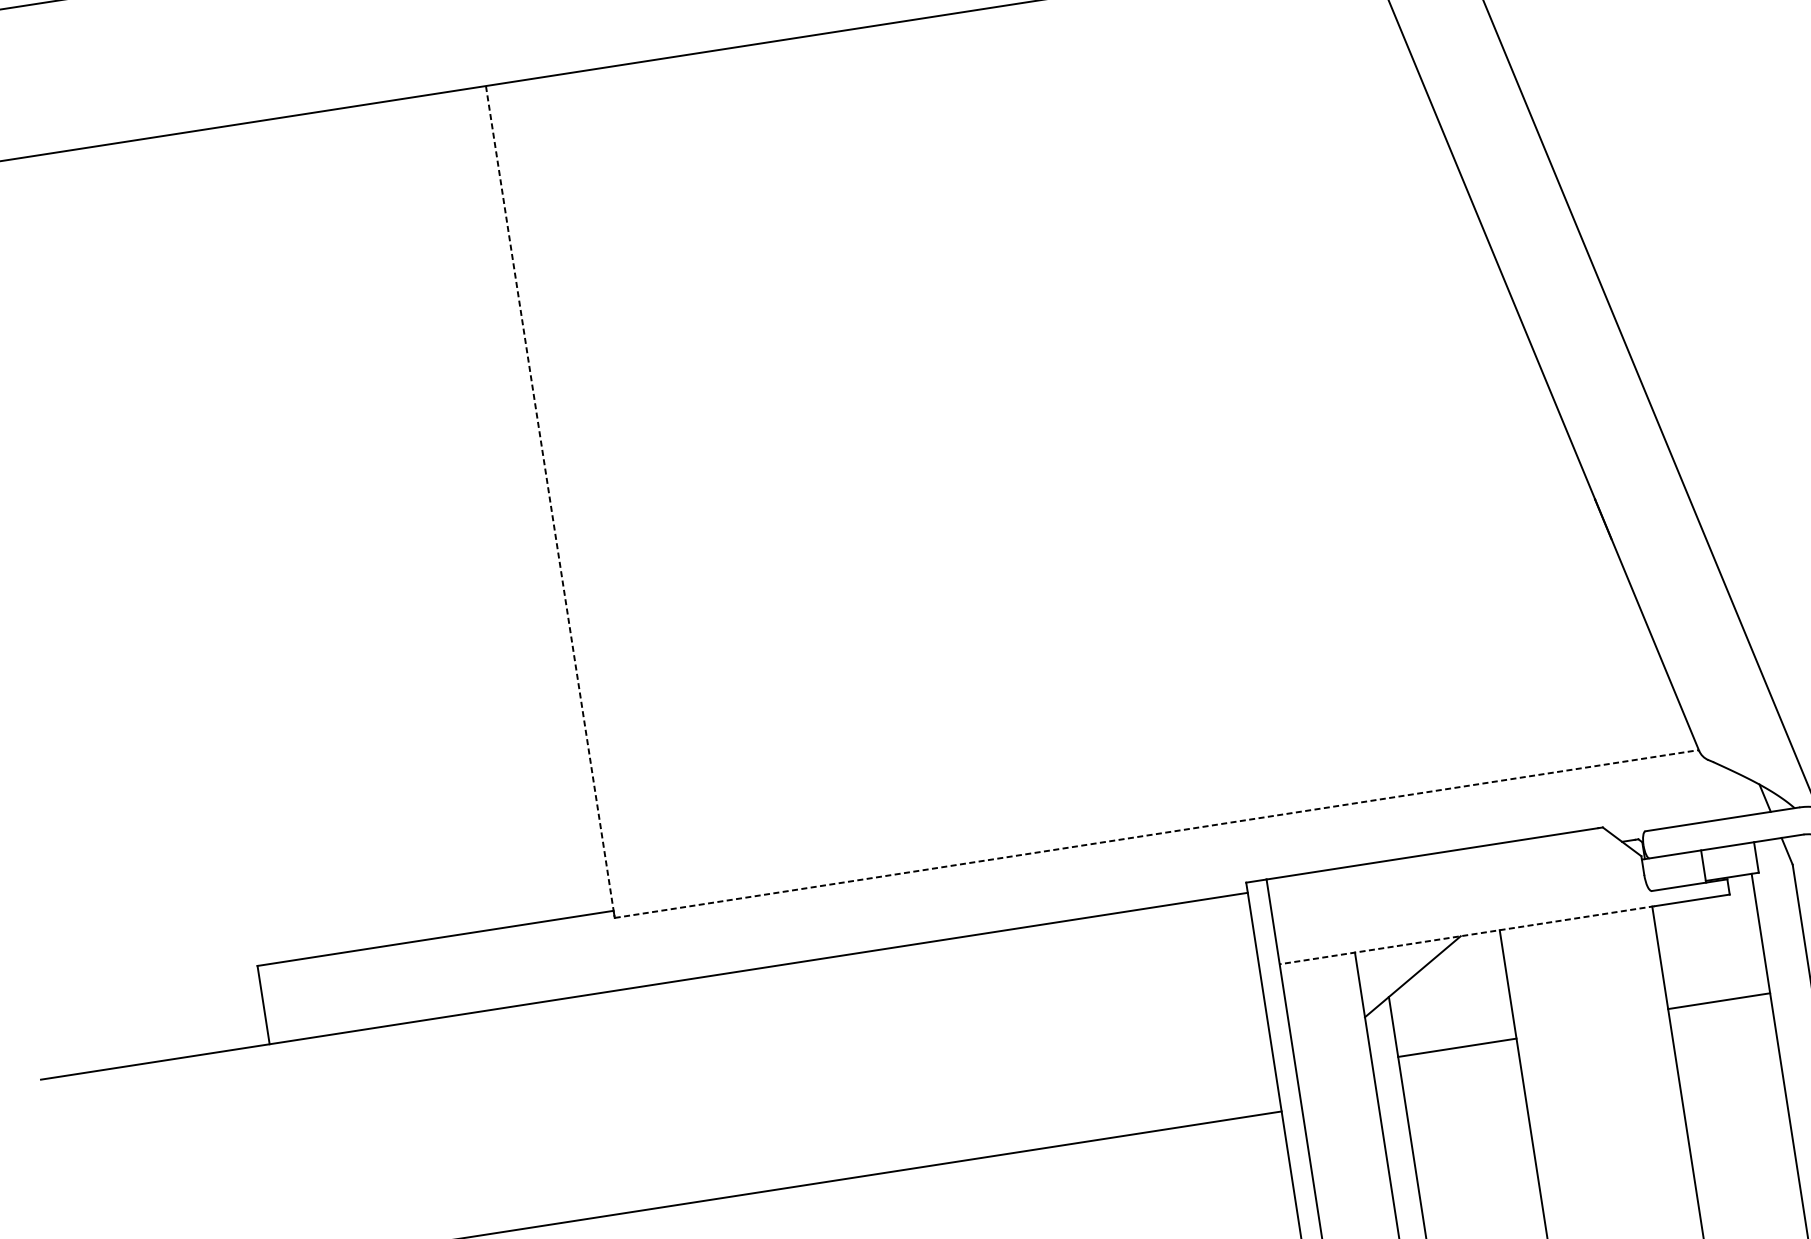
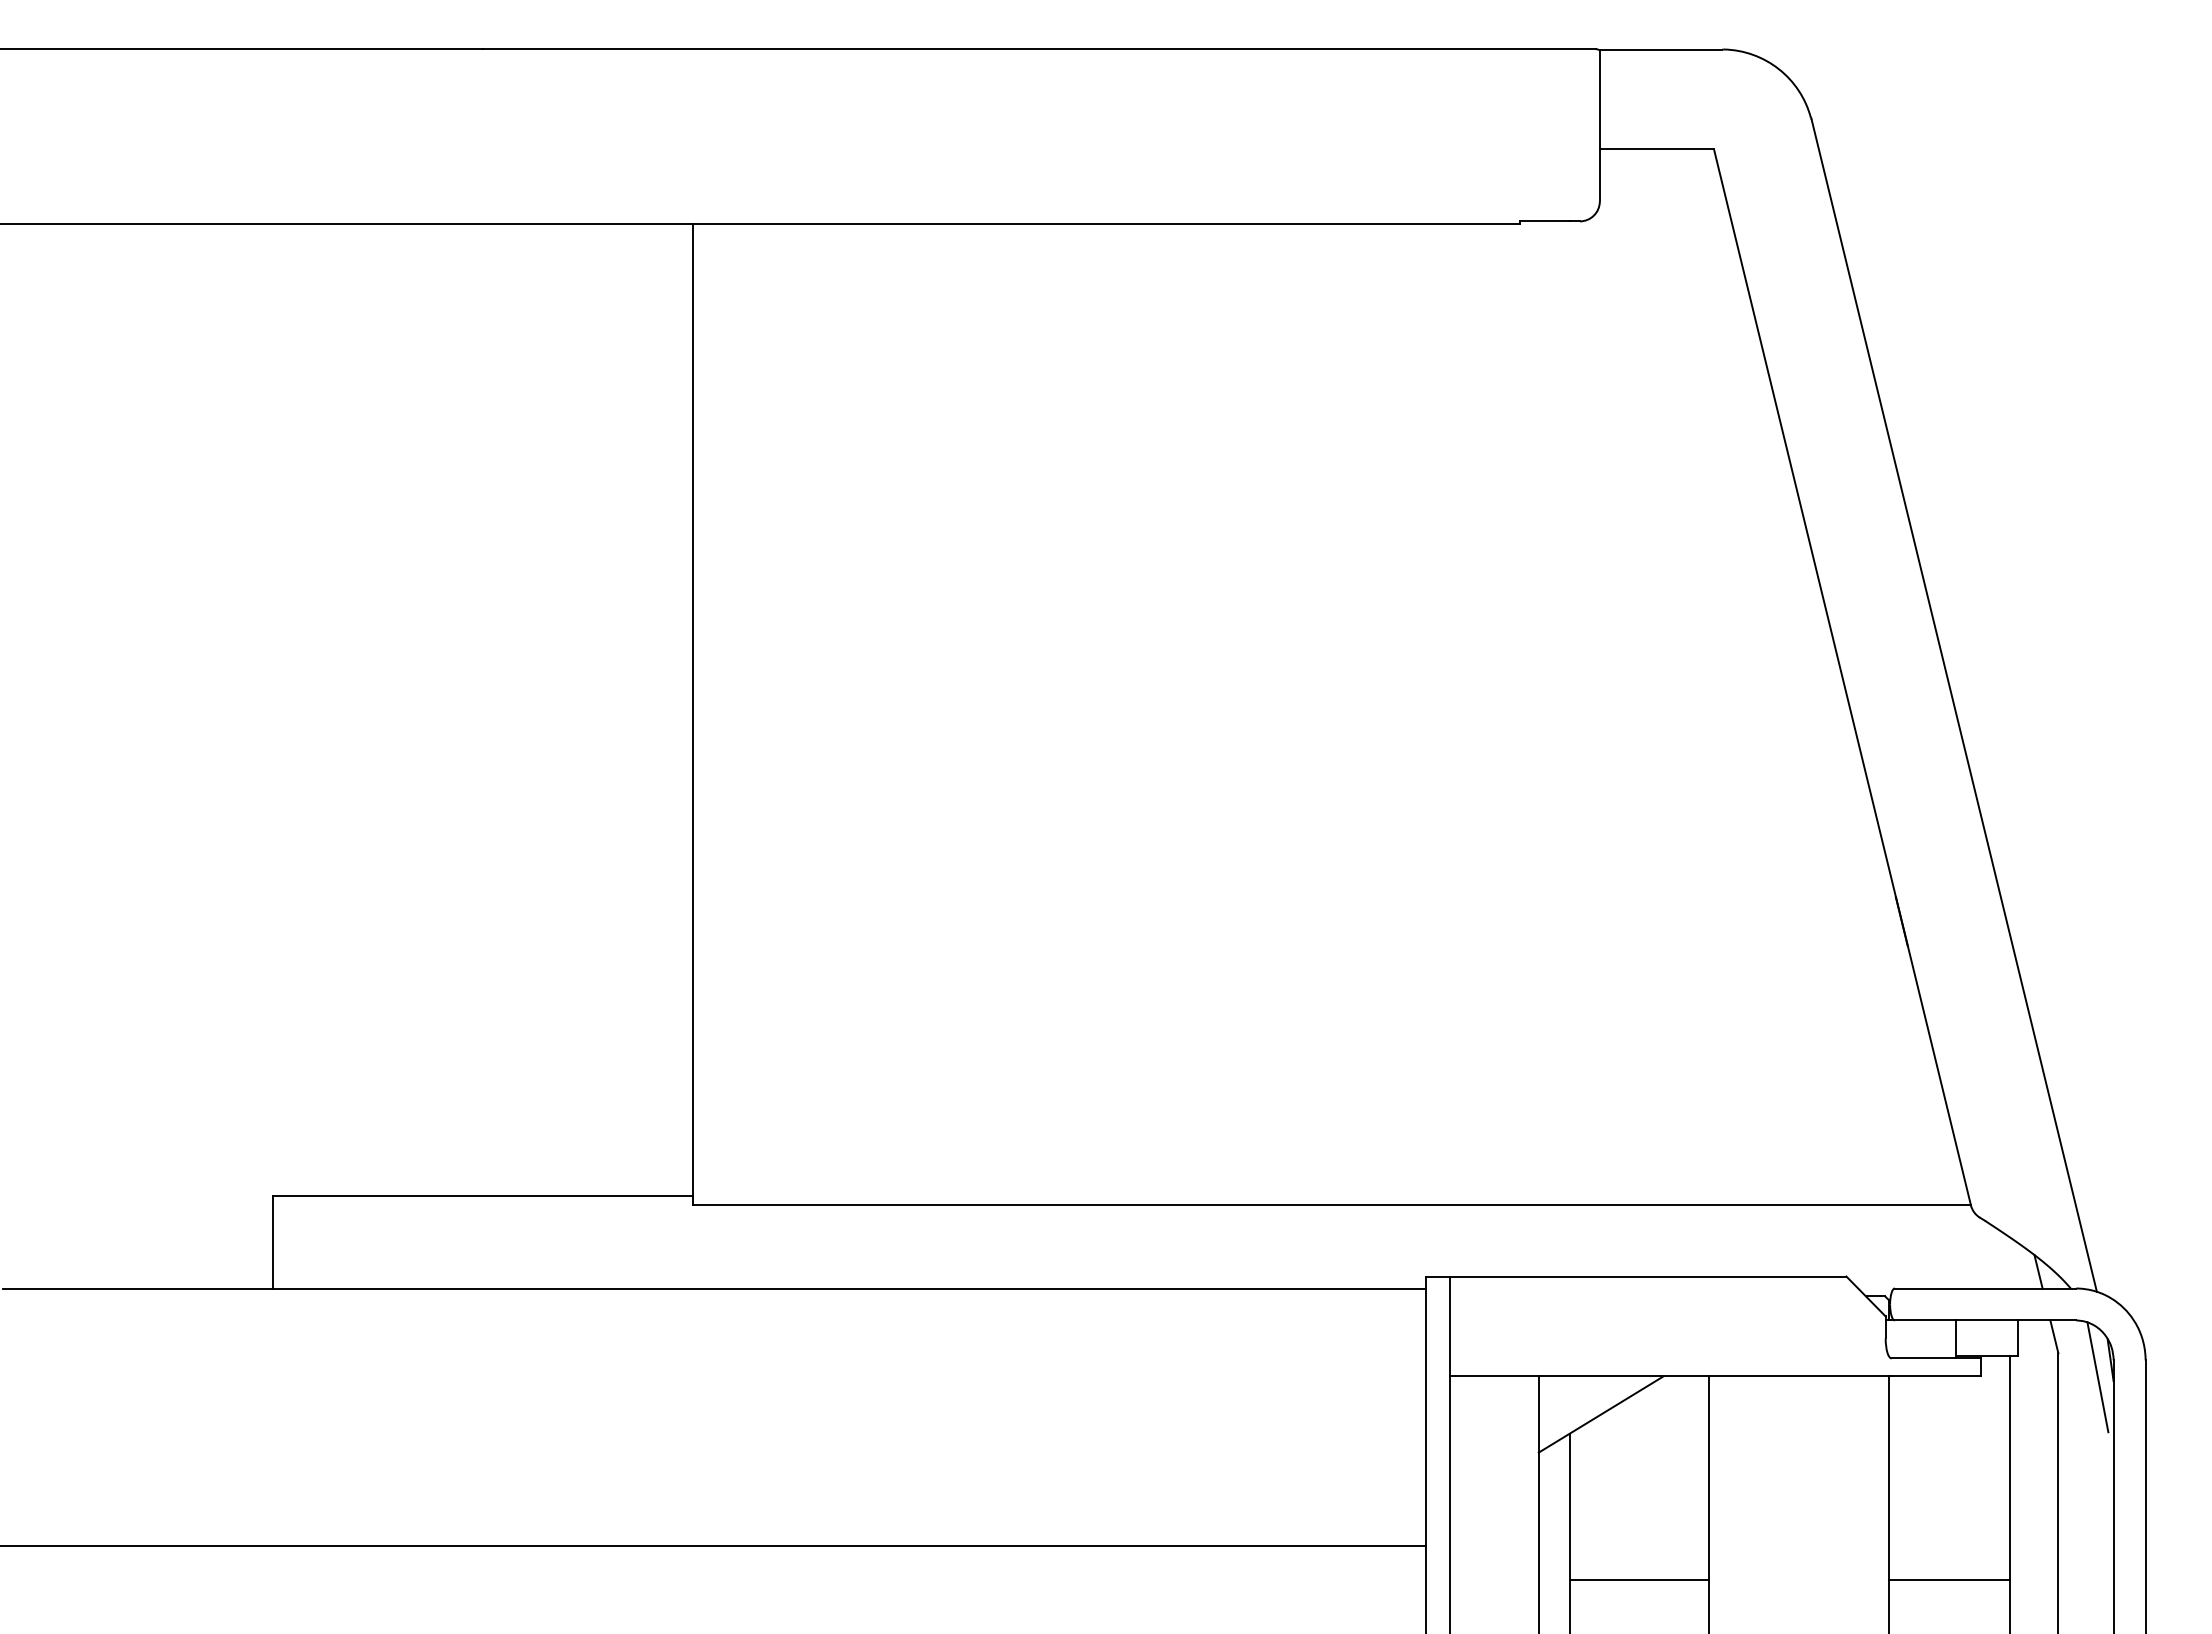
line: (549, 499) -> (692, 711), dashed -> solid
line: (1157, 833) -> (1332, 1204), dashed -> solid
line: (1466, 935) -> (1670, 1376), dashed -> solid
line: (1719, 1001) -> (1949, 1580), moved
line: (1457, 1048) -> (1639, 1580), moved

